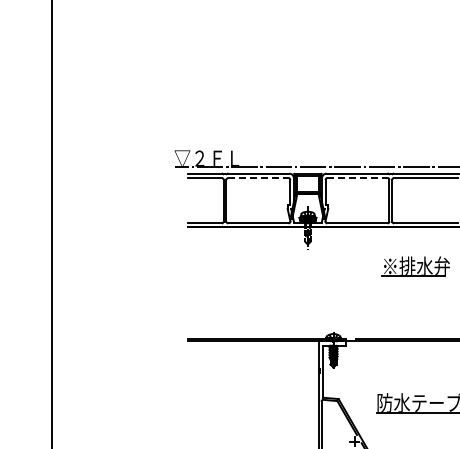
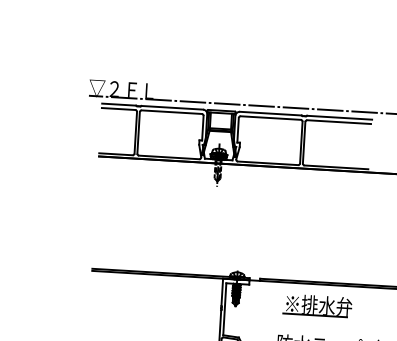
line: (258, 178) -> (171, 112), dashed -> solid
line: (358, 178) -> (271, 118), dashed -> solid
part: (415, 266) -> (317, 305), moved

